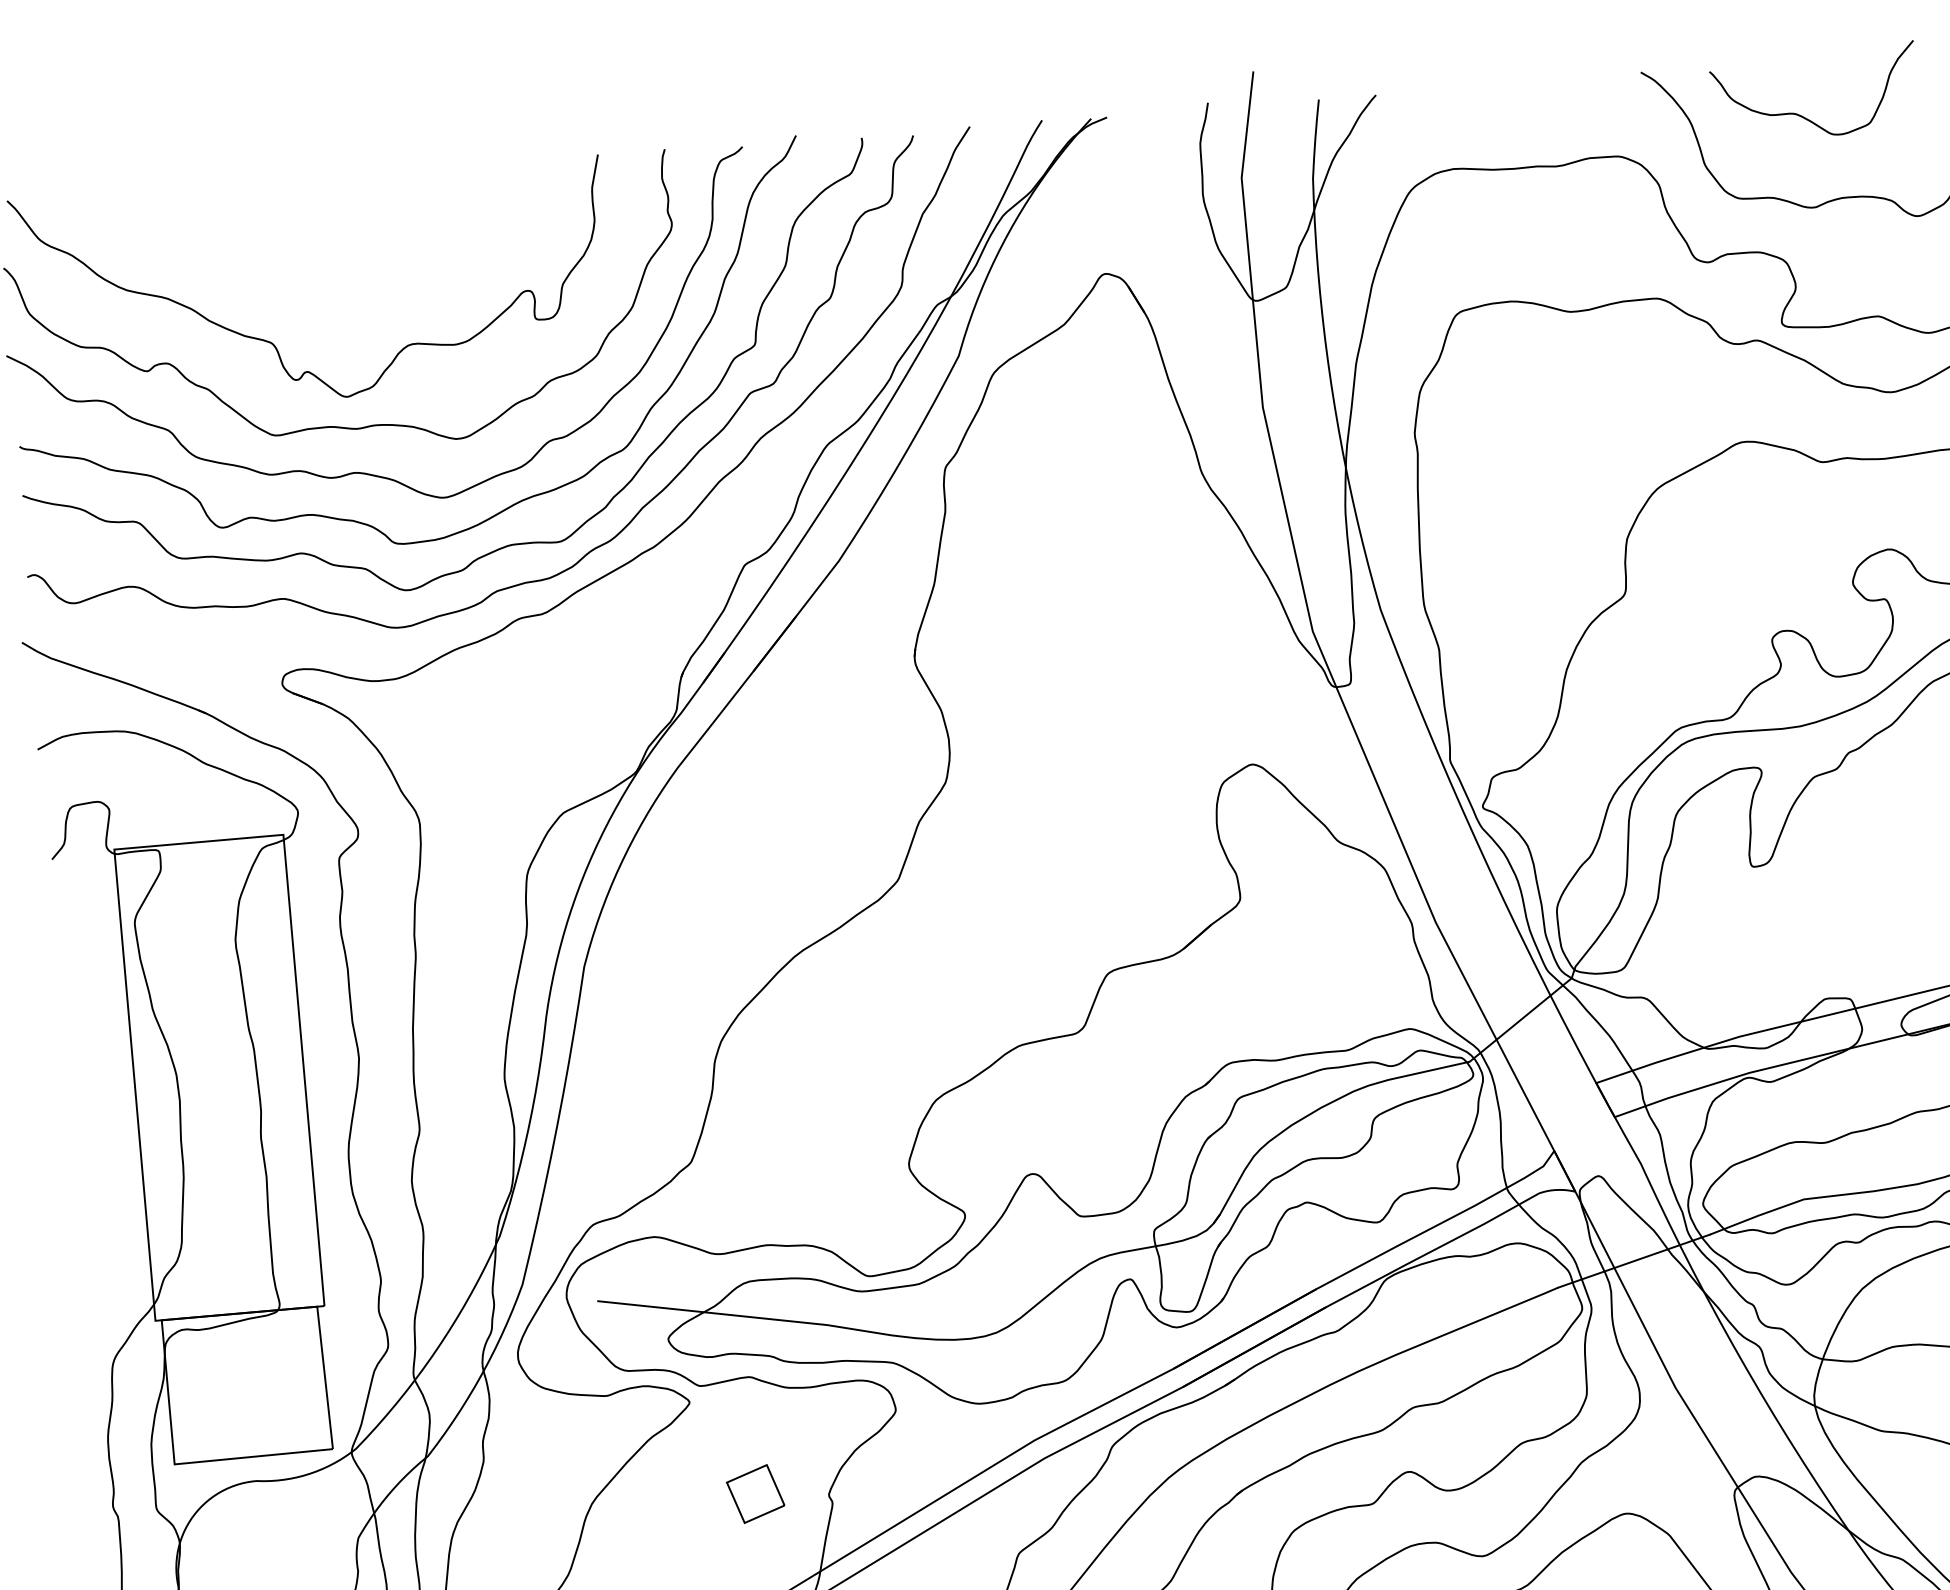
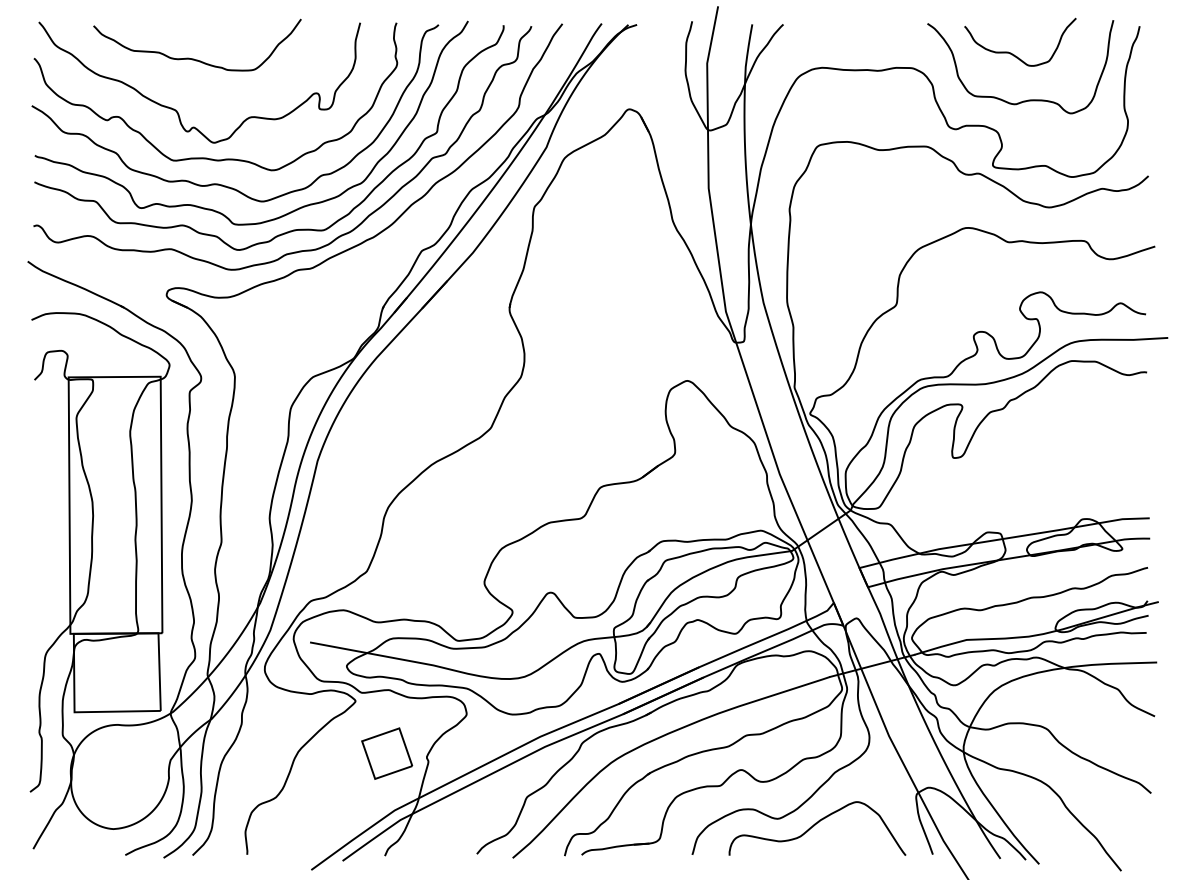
curve: (298, 244) -> (194, 58), added
part: (756, 1493) -> (387, 753), size x1.67

